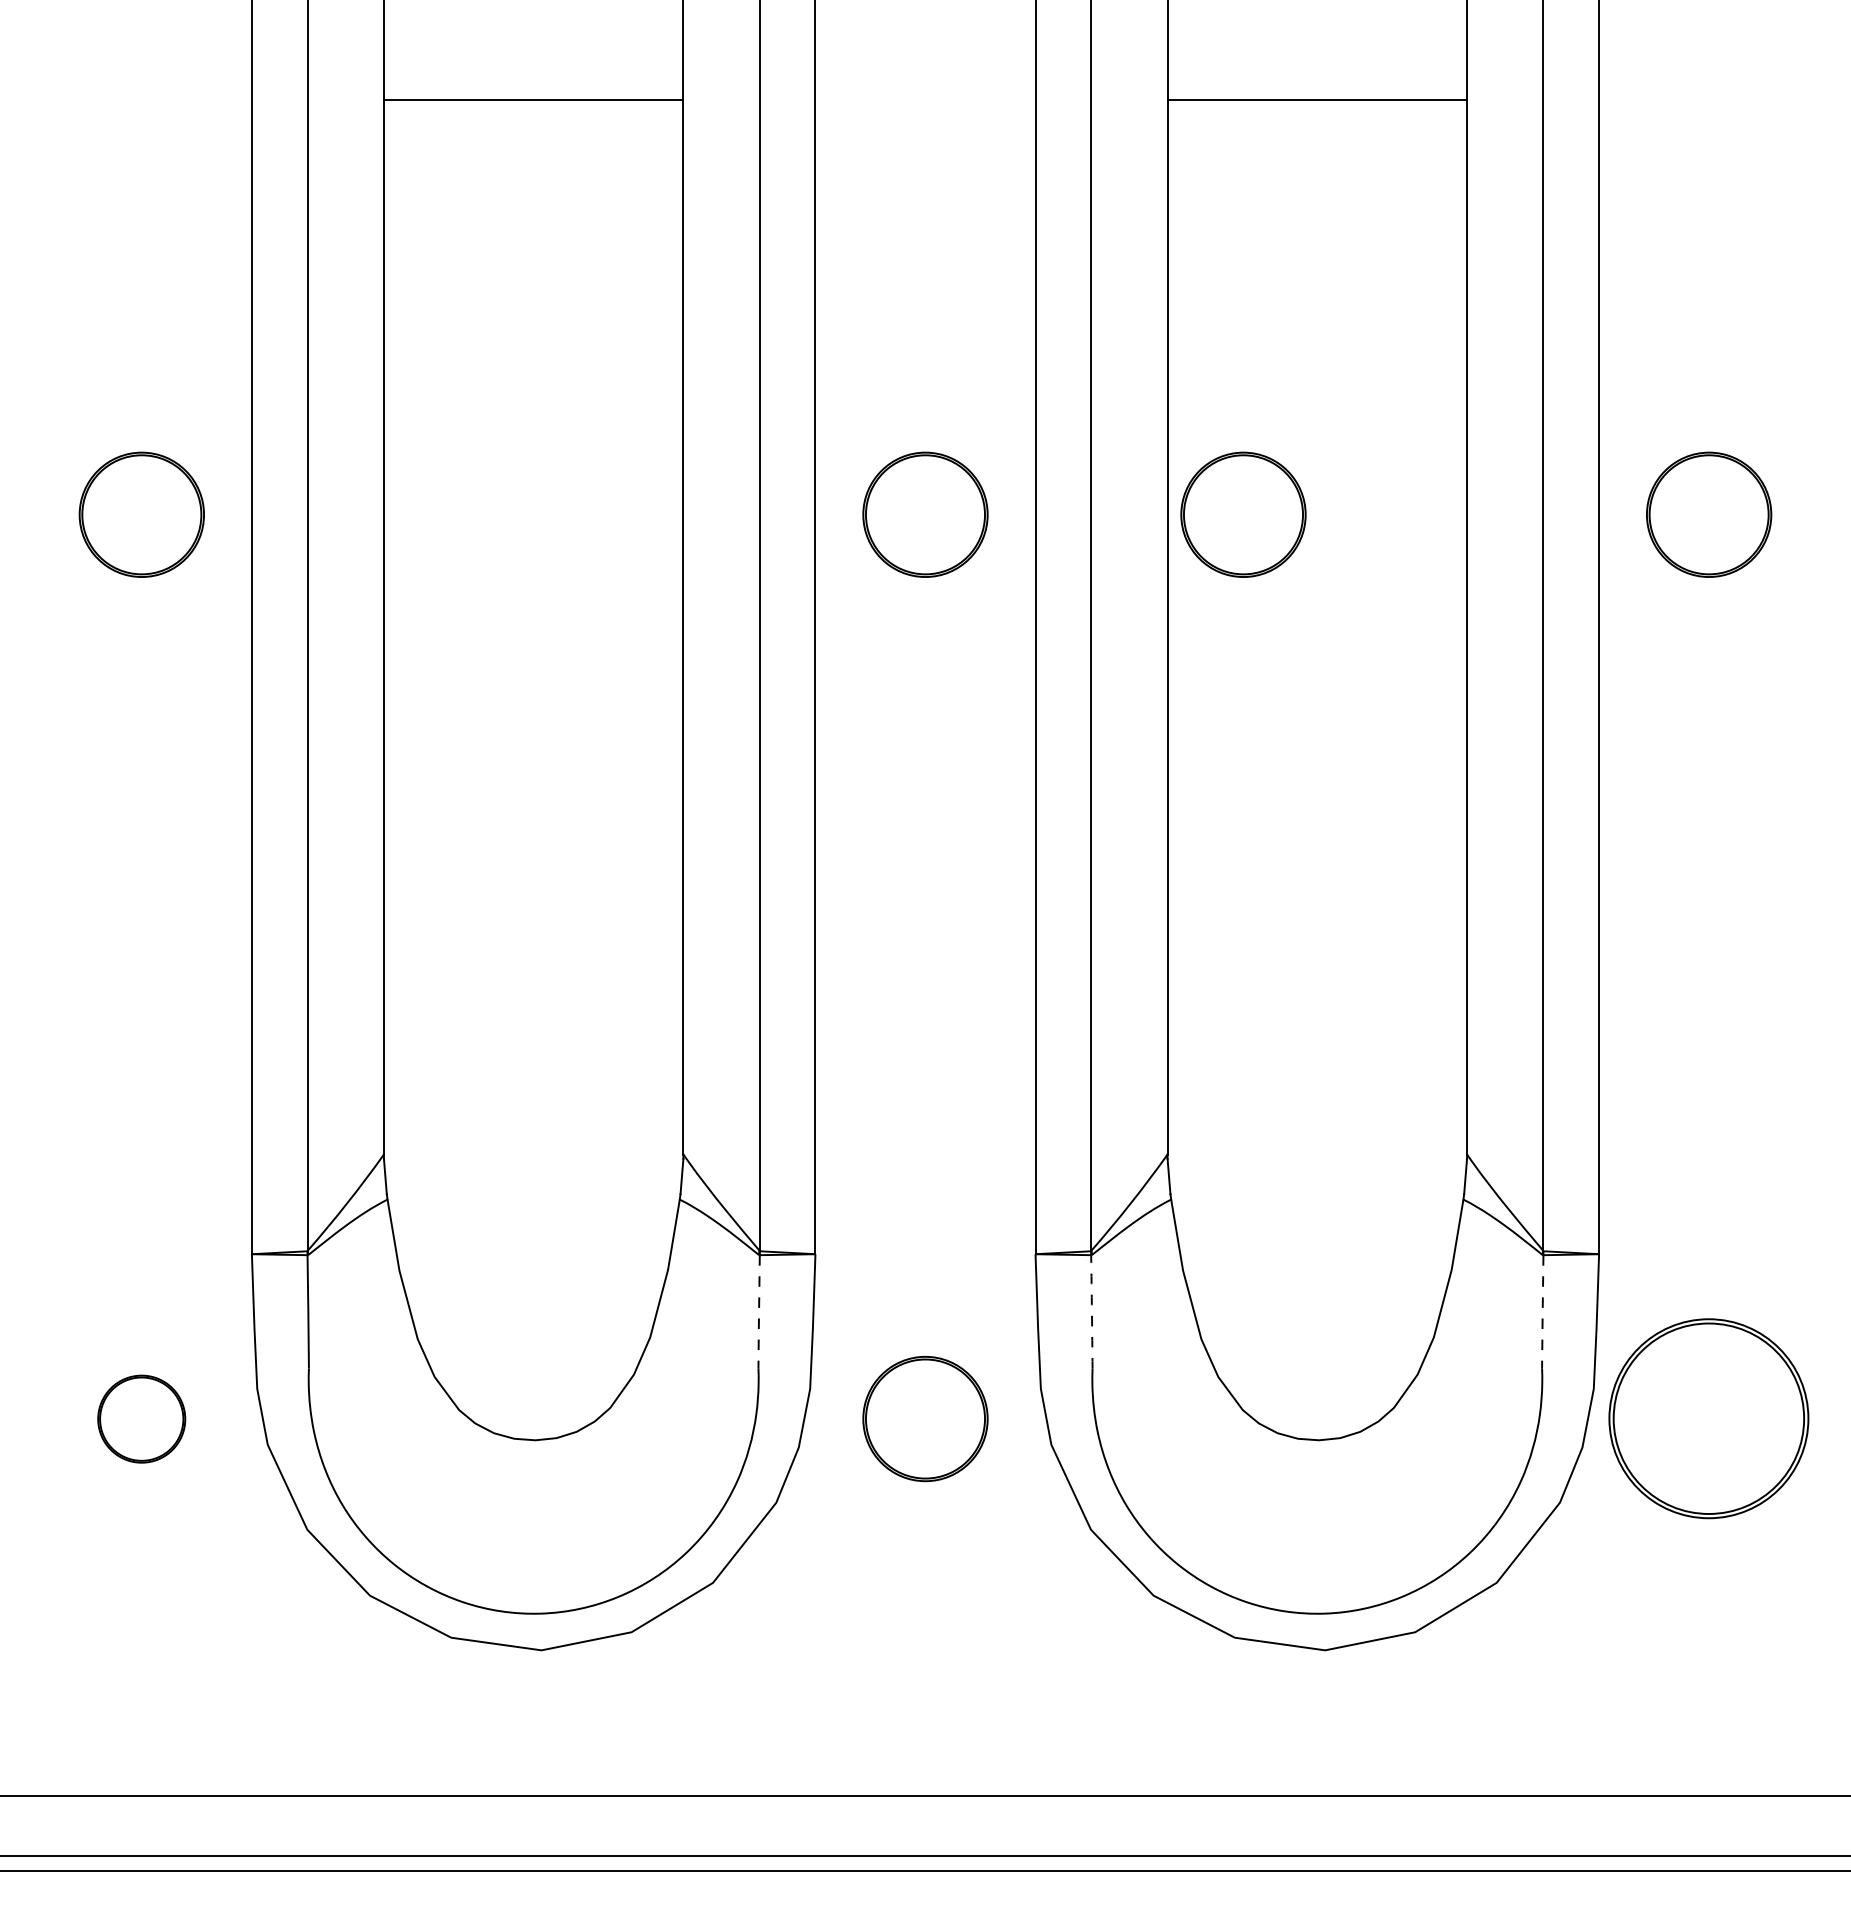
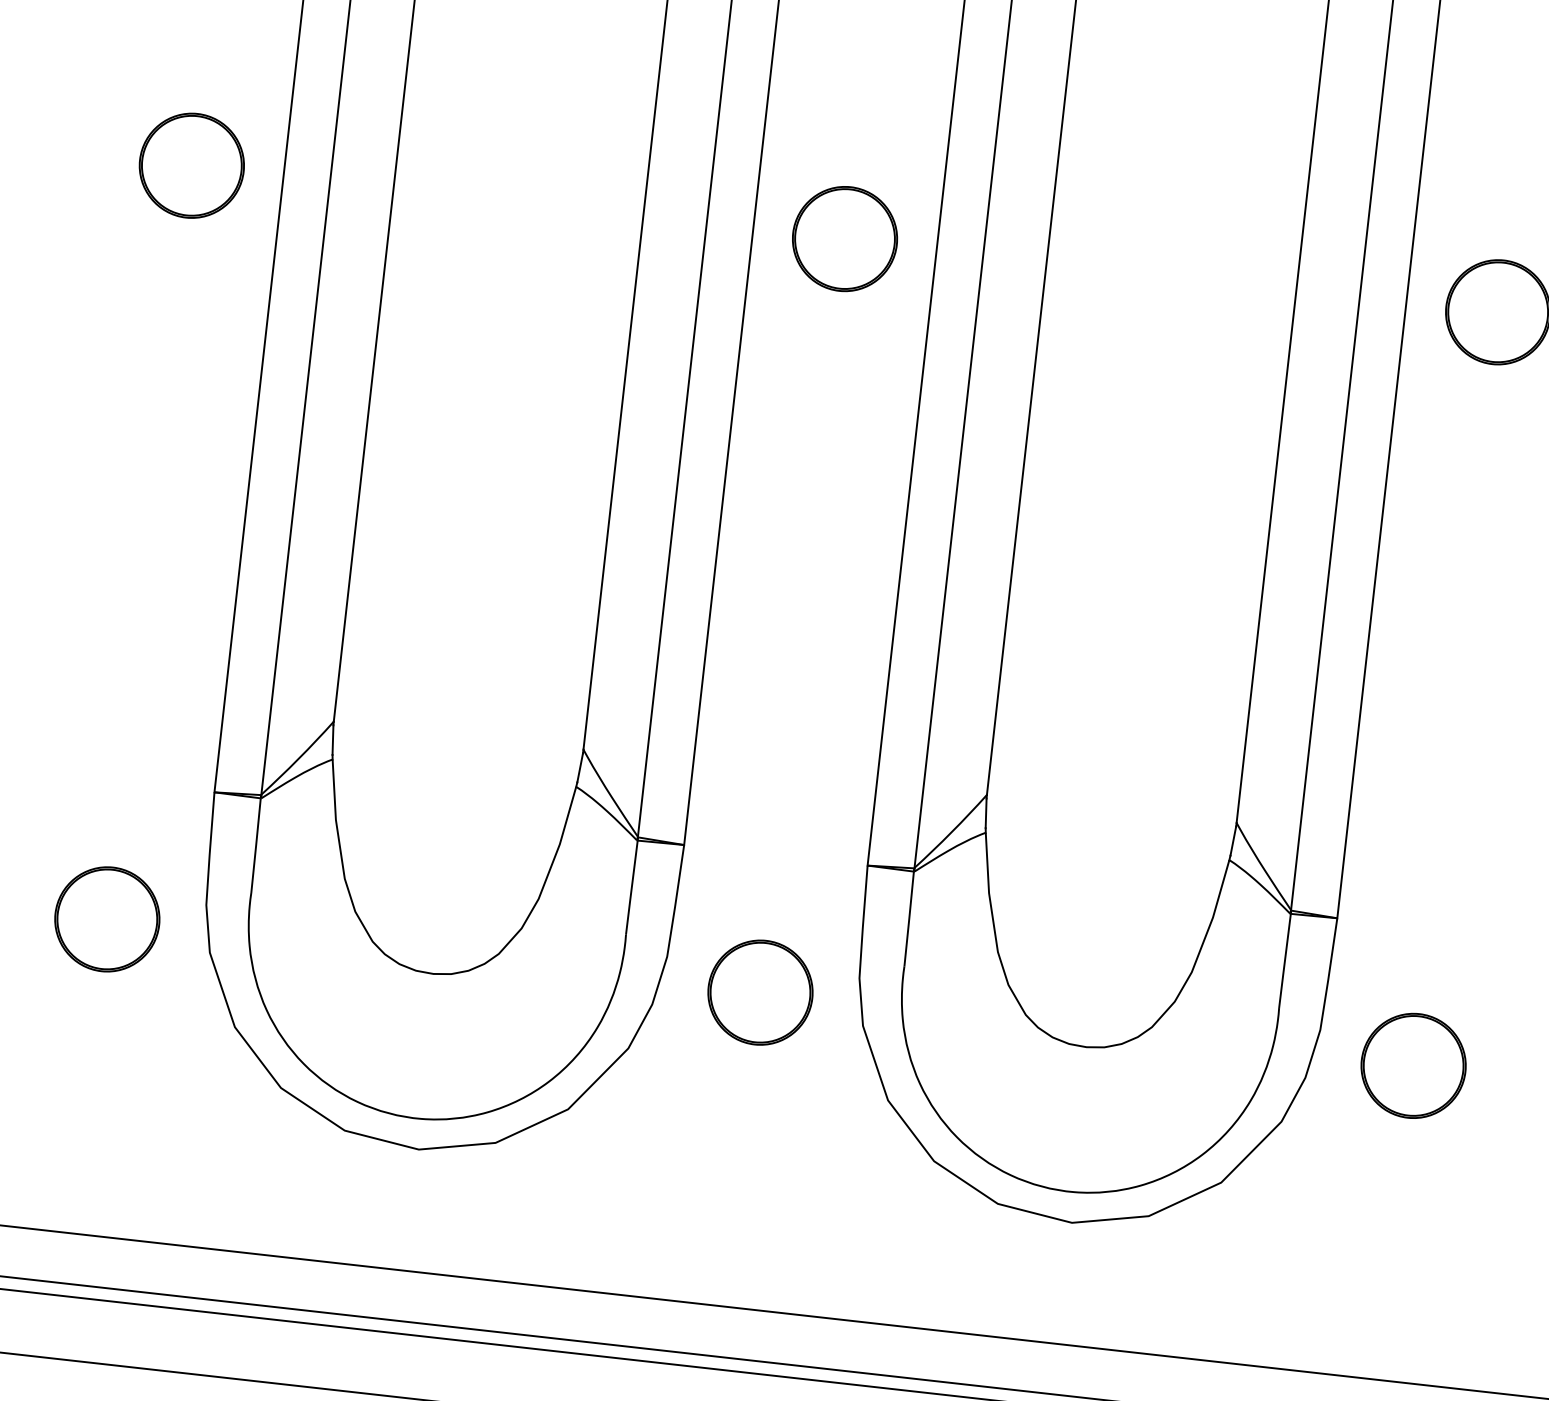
part: (1243, 514) -> (1110, 268), removed
arc: (1091, 1311) -> (908, 918), dashed -> solid
line: (759, 1313) -> (632, 889), dashed -> solid
line: (1542, 1313) -> (1284, 962), dashed -> solid
part: (141, 1419) -> (107, 919), size x1.43
part: (1709, 1419) -> (1413, 1066), size x0.62

